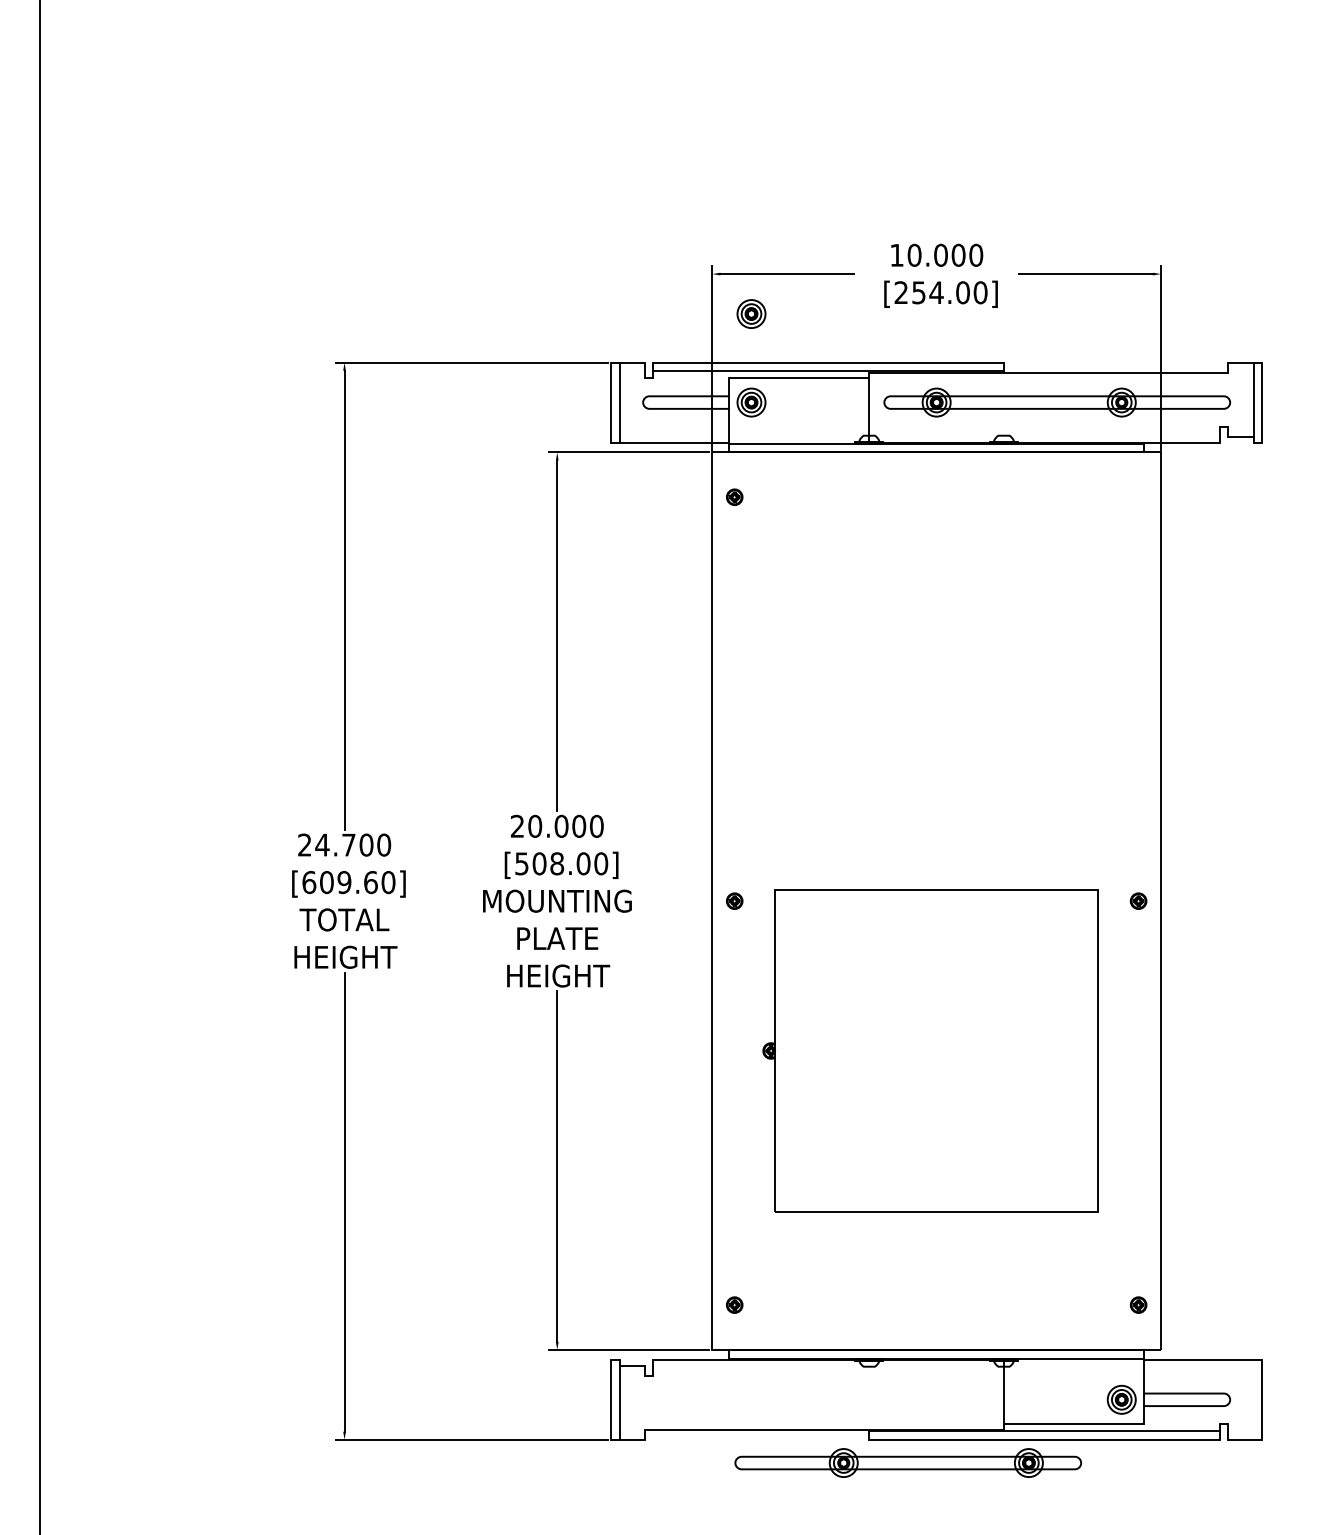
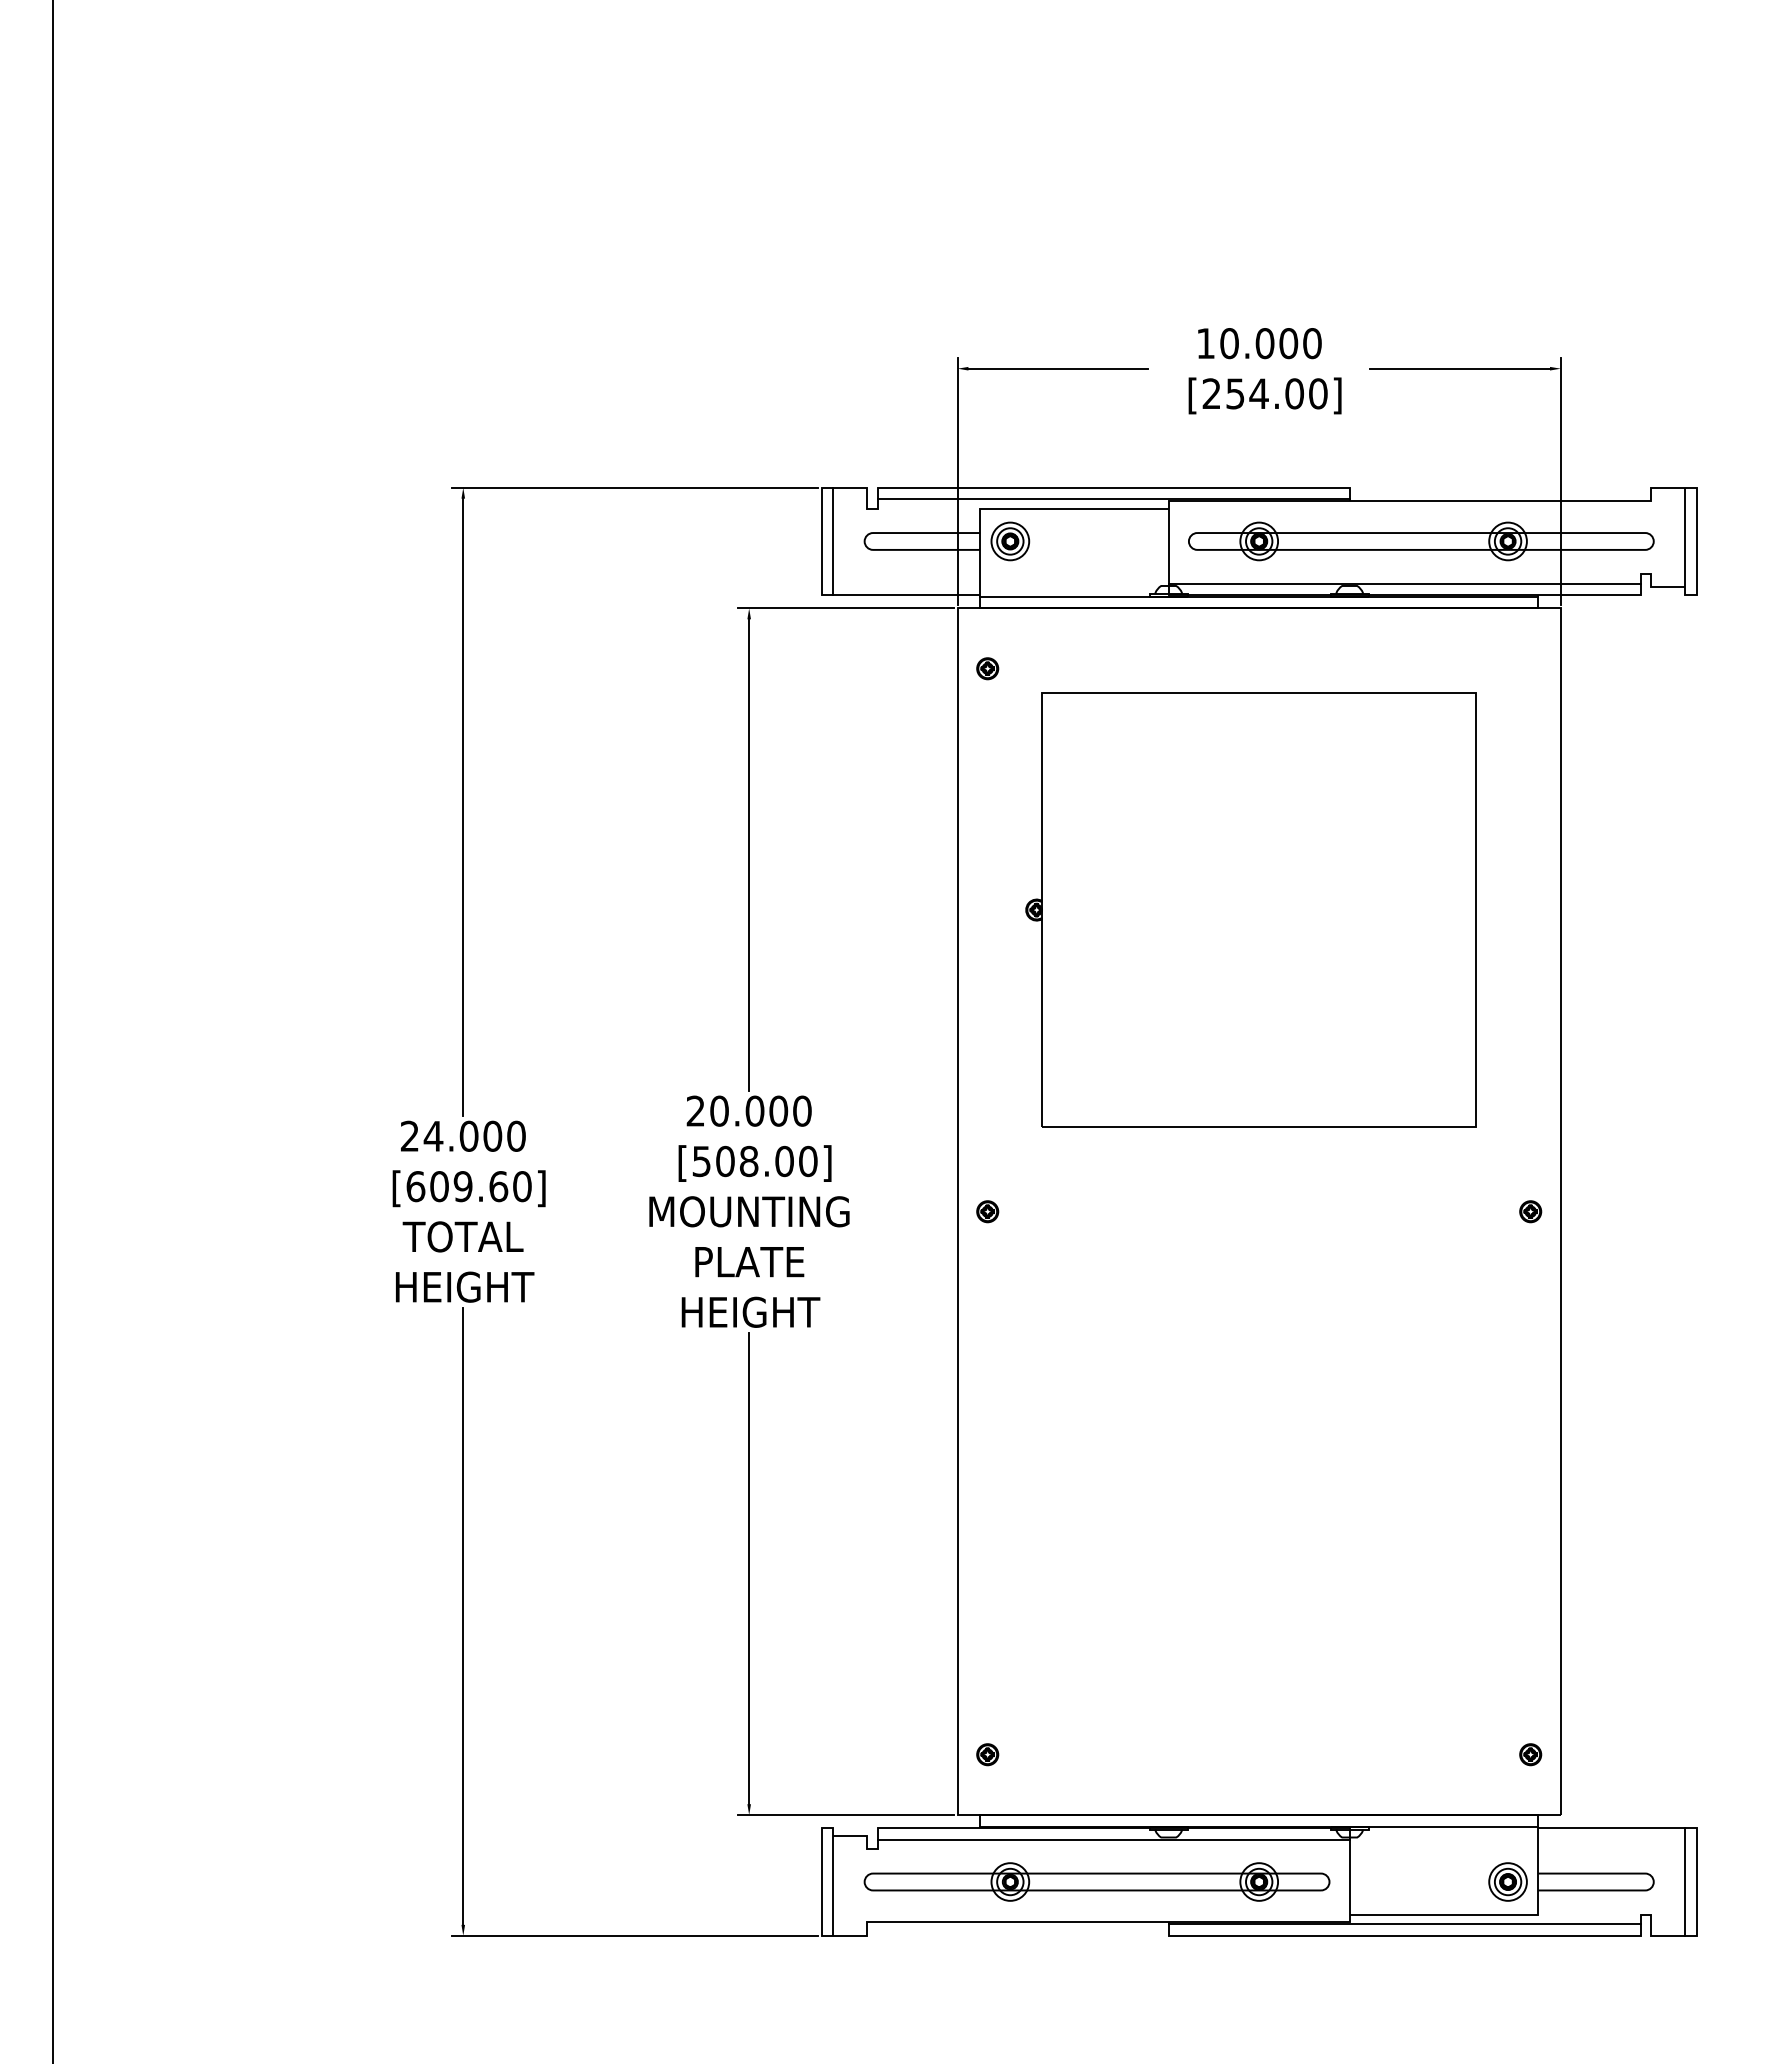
part: (751, 314) -> (1010, 422), removed
line: (1044, 433) -> (1404, 583), added
text: (348, 844) -> (468, 1135), 24.700 -> 24.000
part: (930, 1050) -> (1250, 909), moved
line: (828, 1368) -> (1113, 1839), added
line: (1253, 1399) -> (1685, 1881), added
part: (907, 1462) -> (1096, 1881), moved

